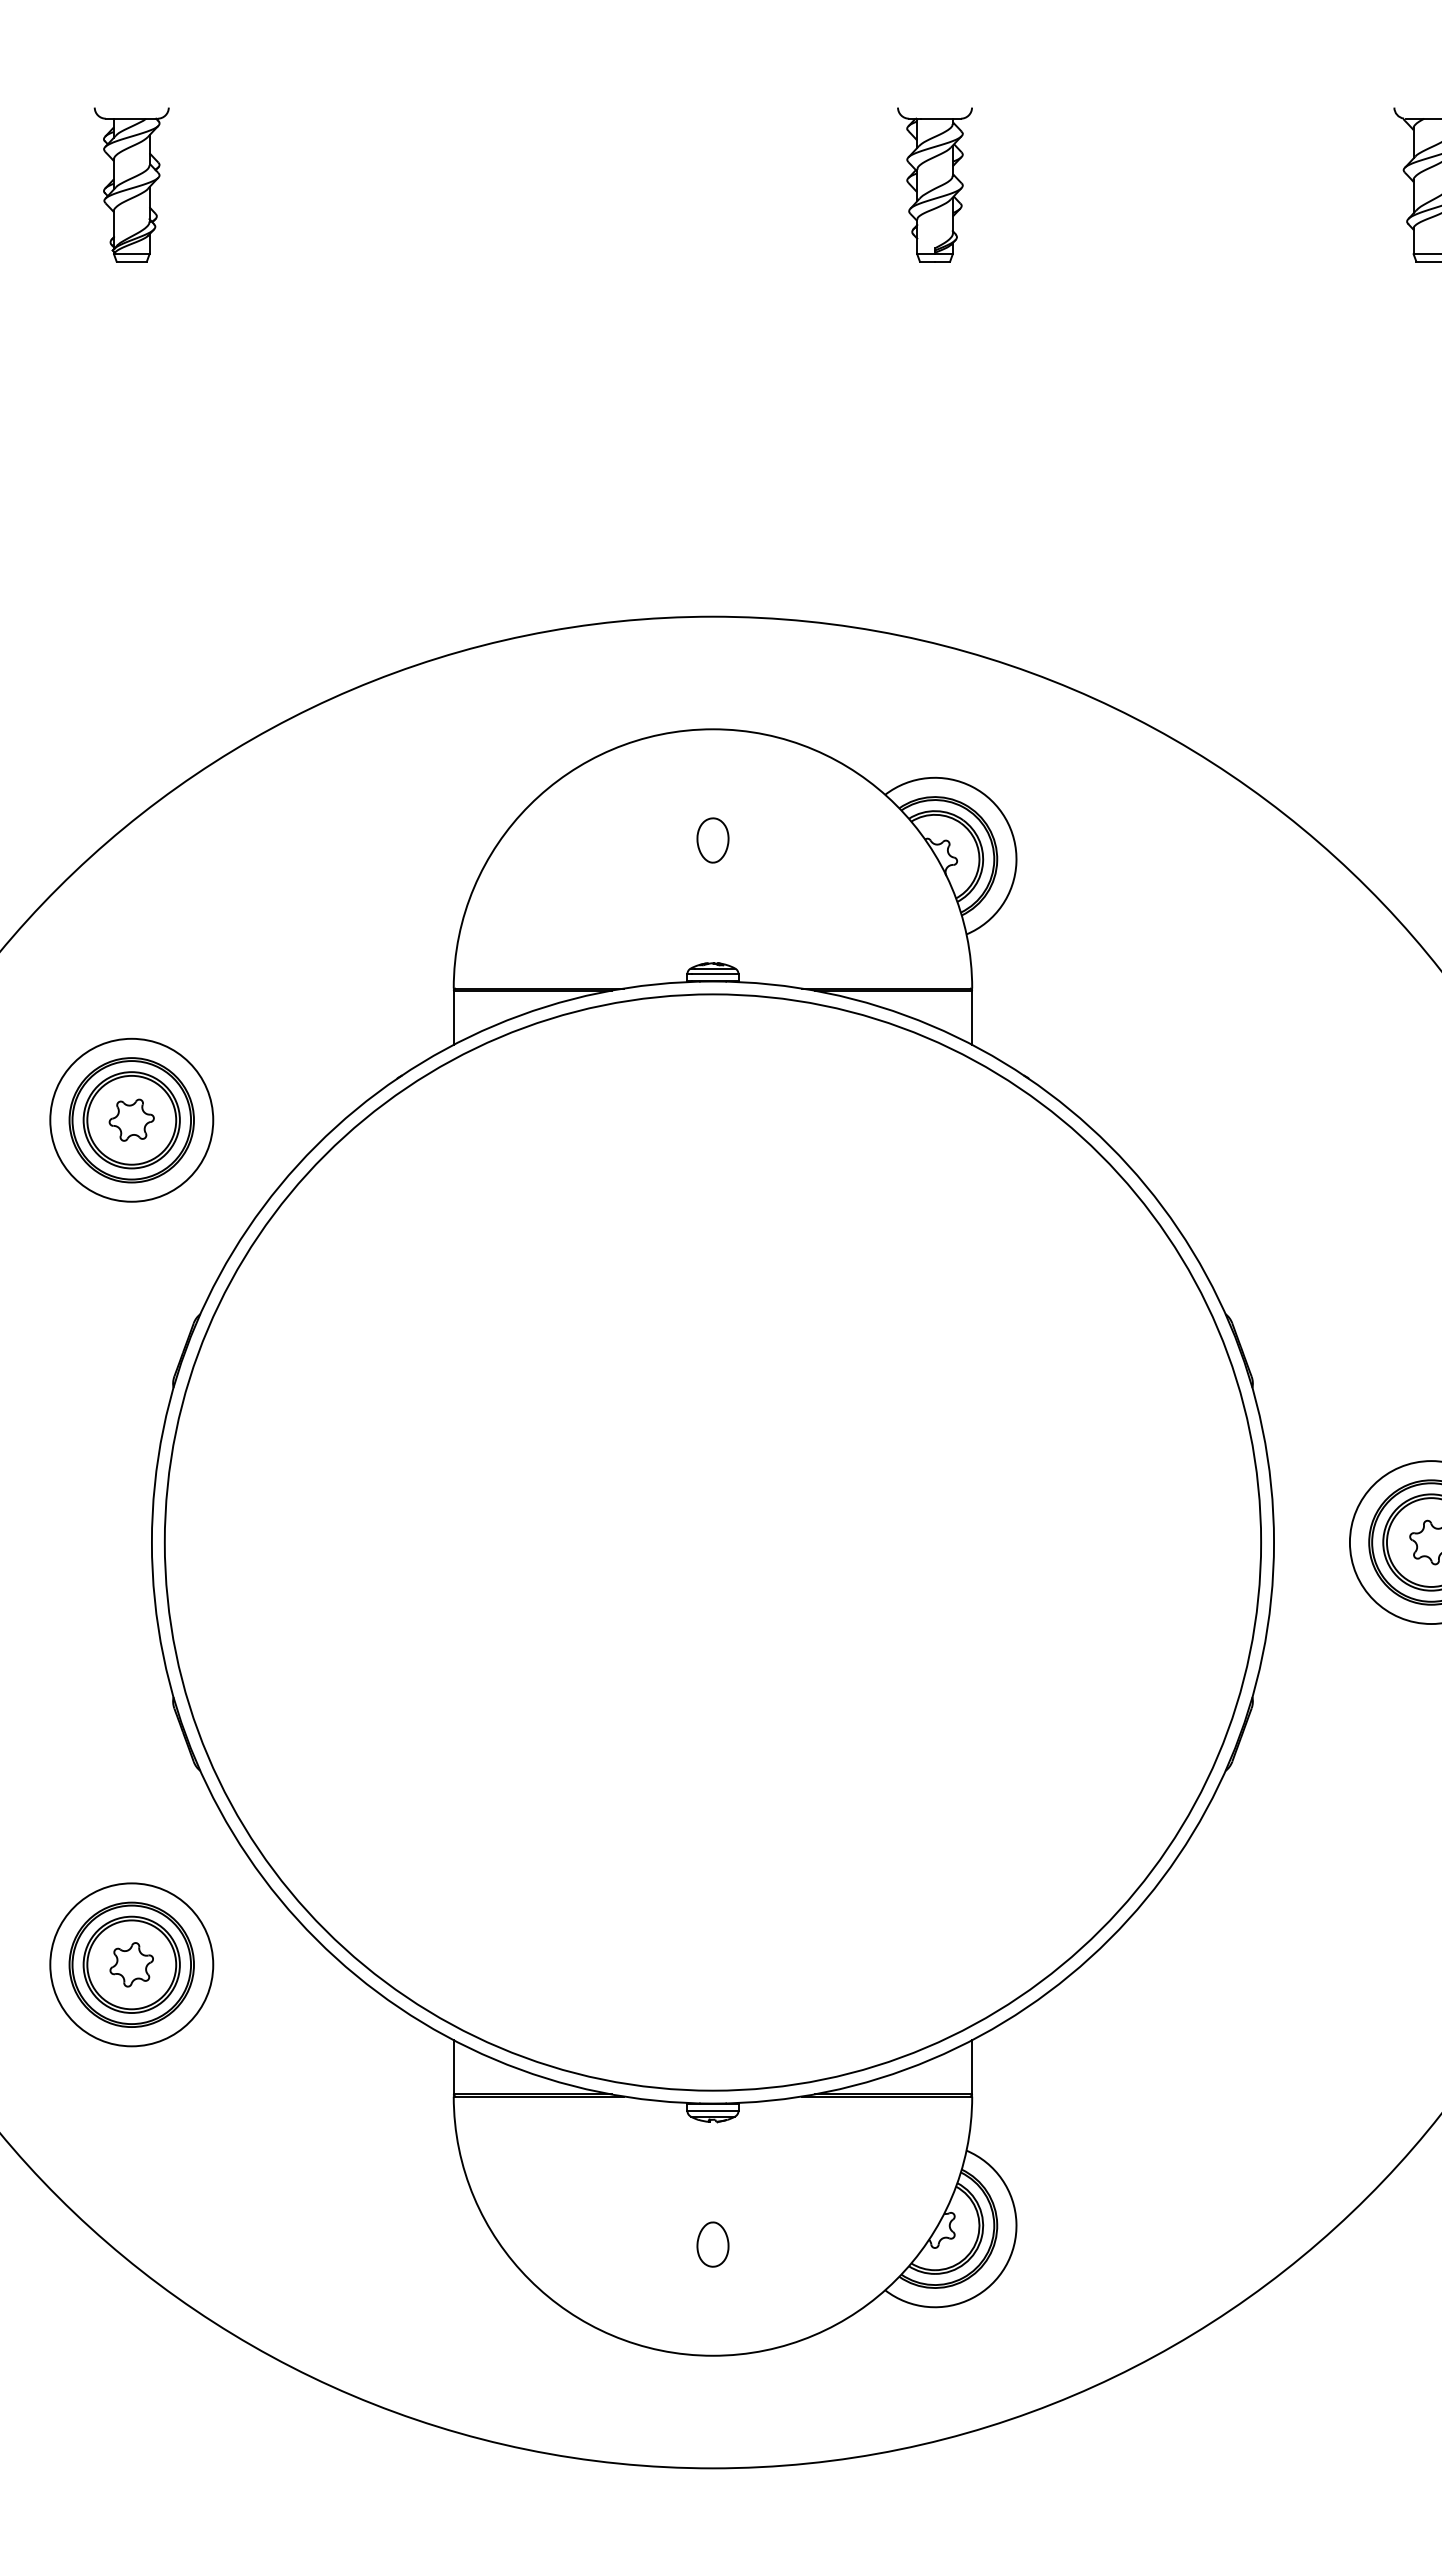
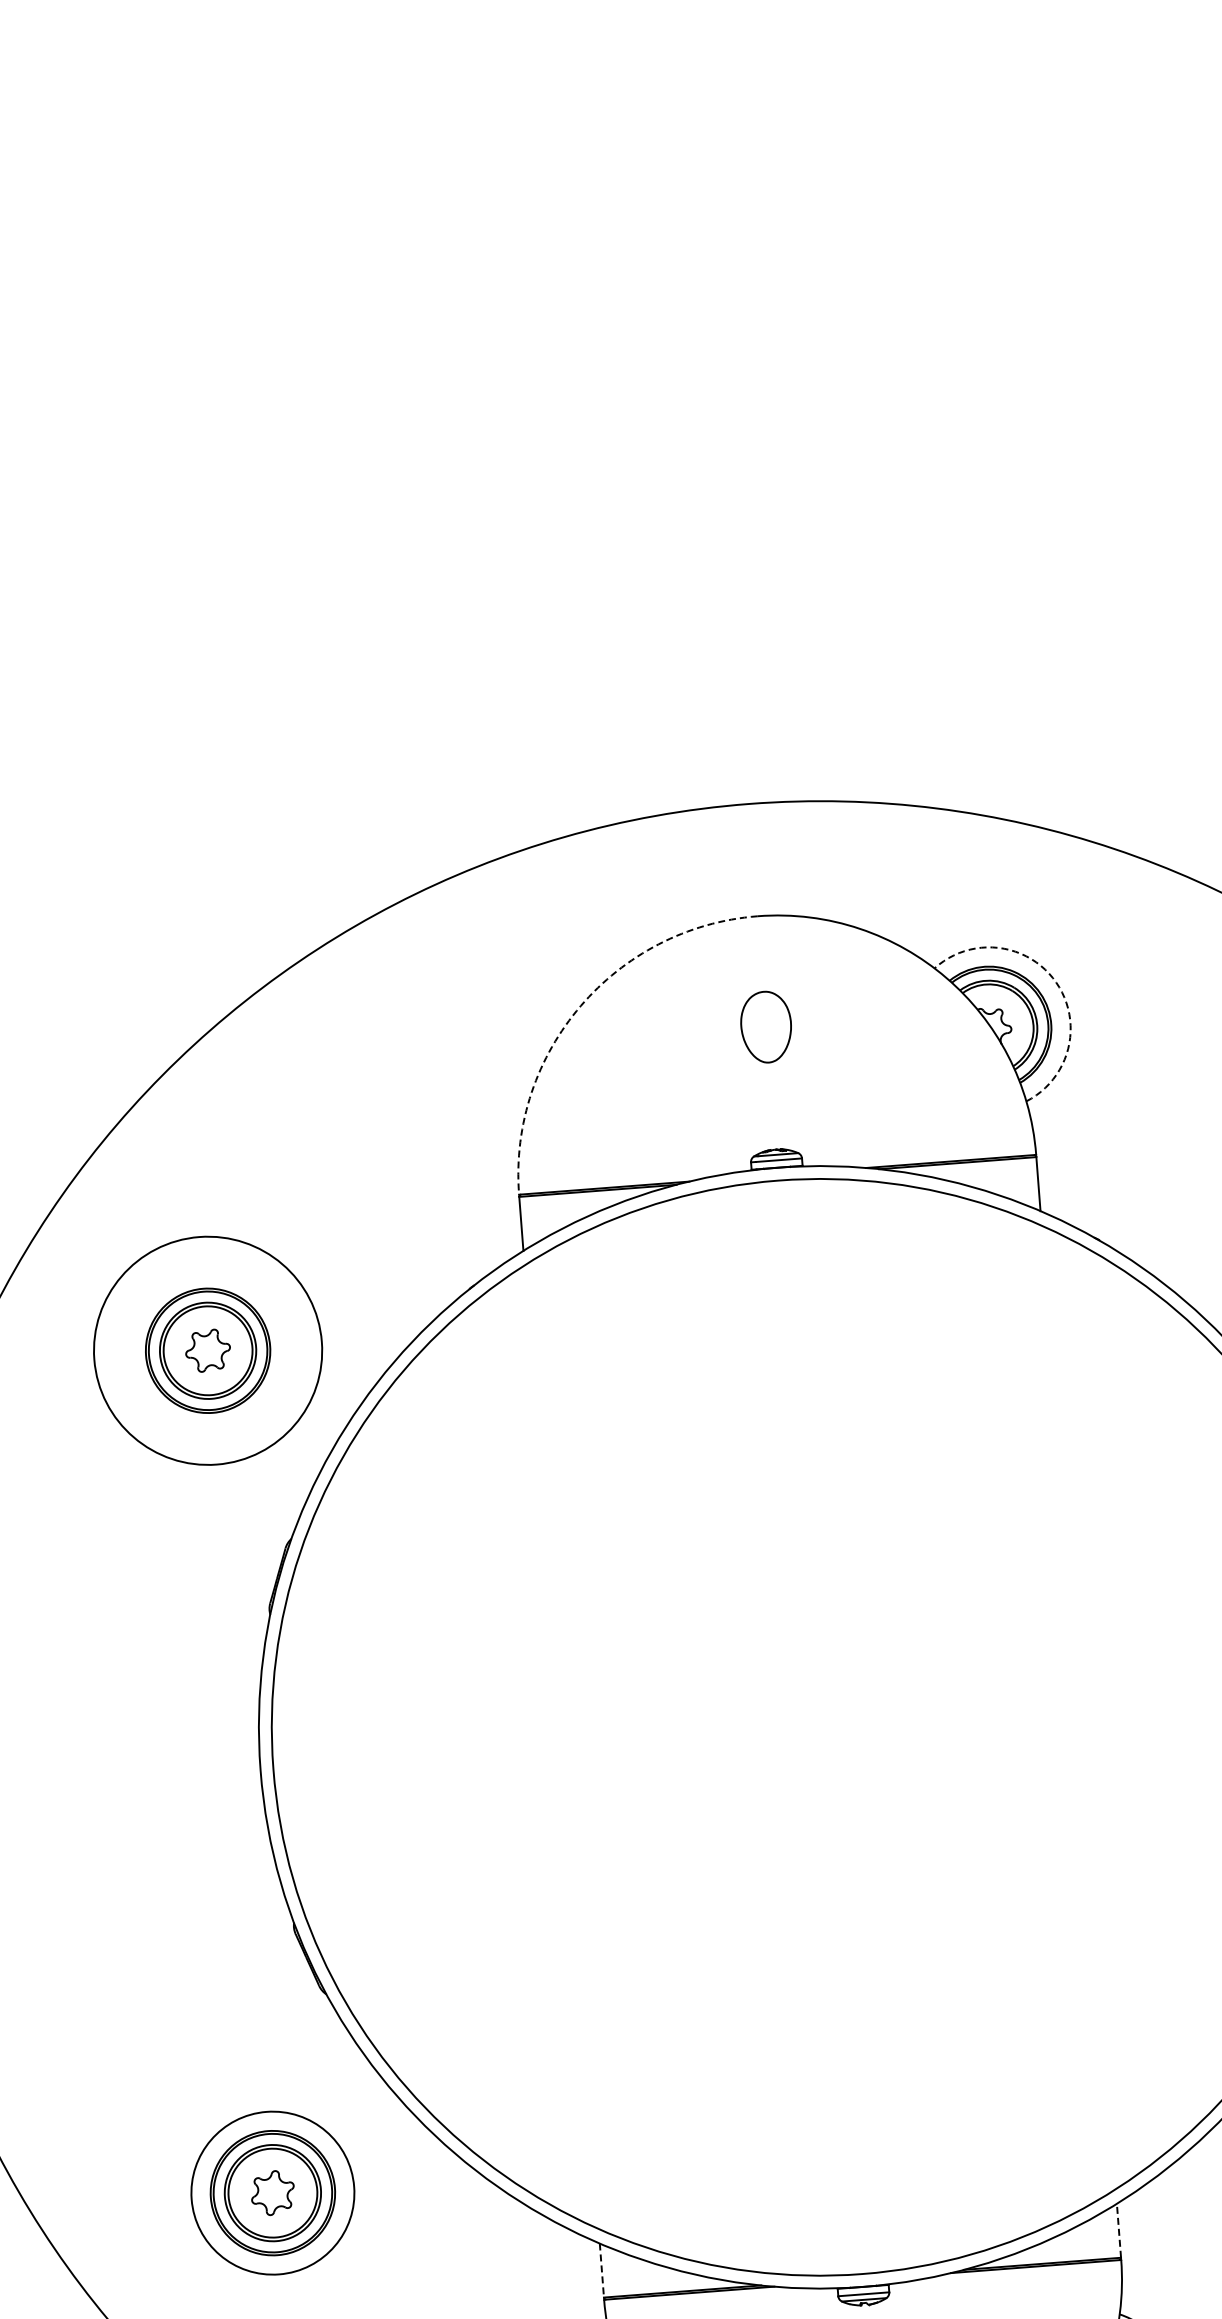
part: (131, 184) -> (136, 417), removed
part: (934, 184) -> (936, 355), removed
arc: (529, 805) -> (580, 1006), solid -> dashed
arc: (1005, 818) -> (1056, 982), solid -> dashed
part: (712, 840) -> (765, 1027), size x1.6
circle: (131, 1119) -> (207, 1350), size x1.4
line: (972, 2066) -> (1119, 2229), solid -> dashed
line: (453, 2067) -> (601, 2270), solid -> dashed

